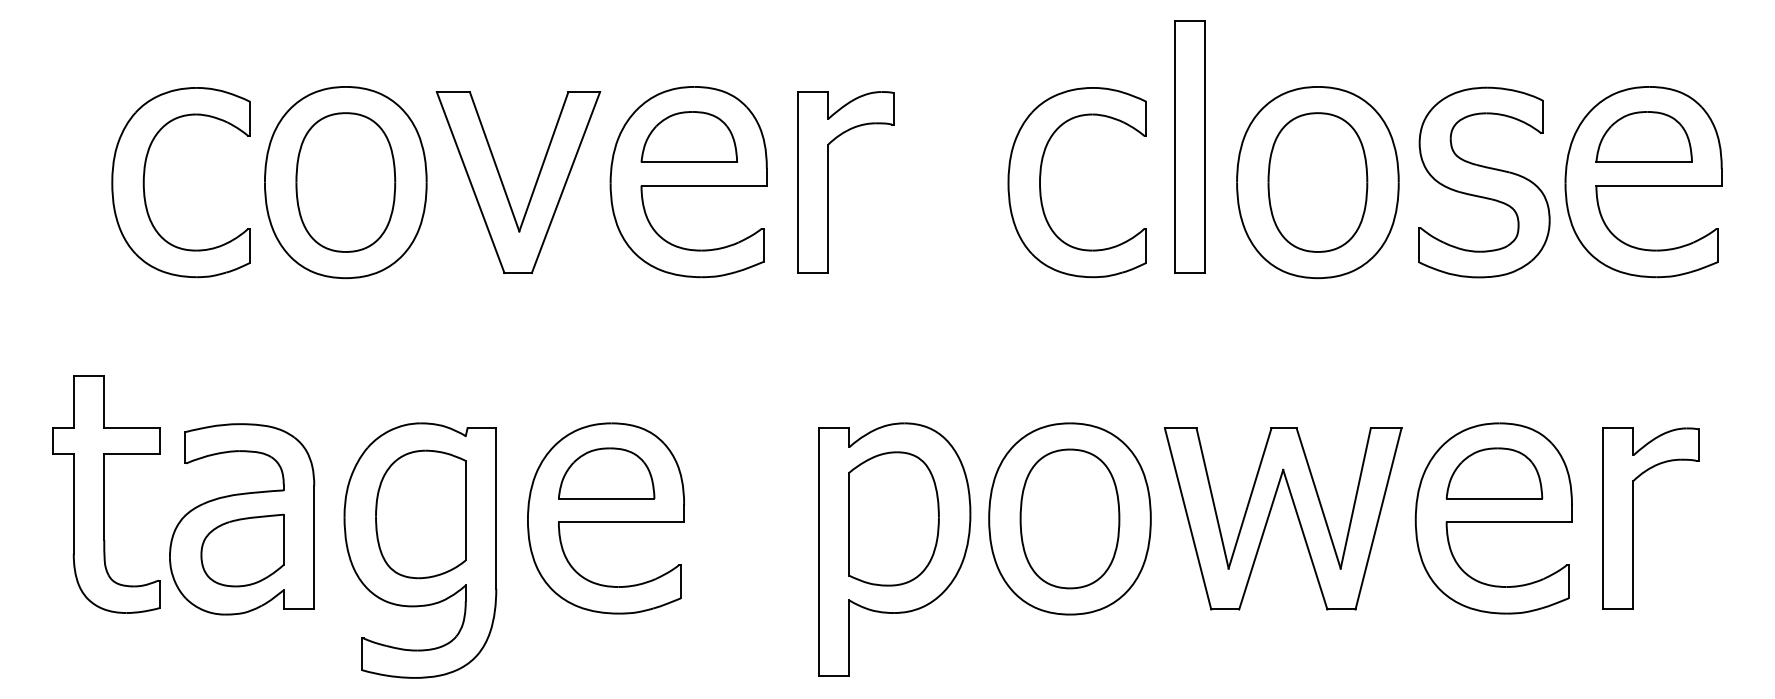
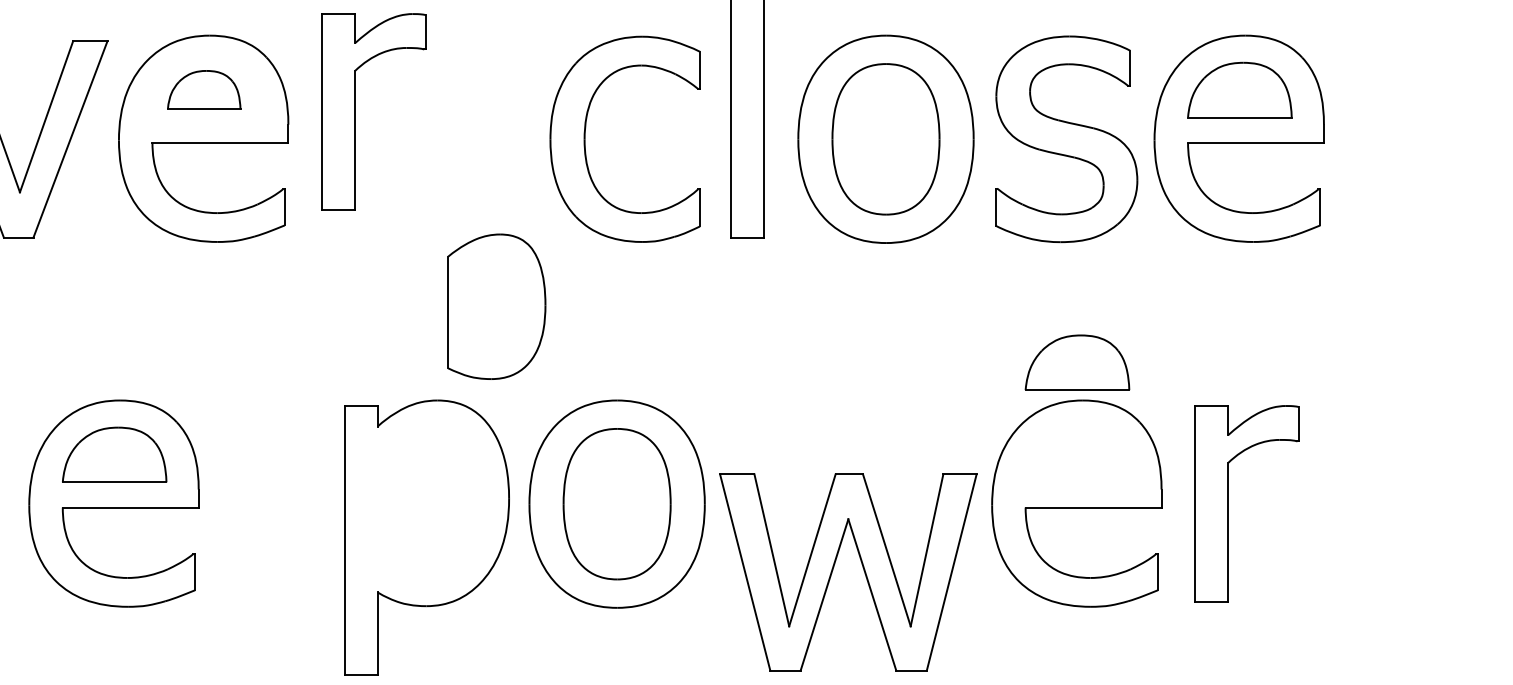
part: (688, 136) -> (203, 89), size x0.7
part: (828, 182) -> (355, 112), moved
part: (1494, 473) -> (1077, 362), moved
part: (1296, 515) -> (862, 568), moved
part: (893, 518) -> (496, 306), moved

